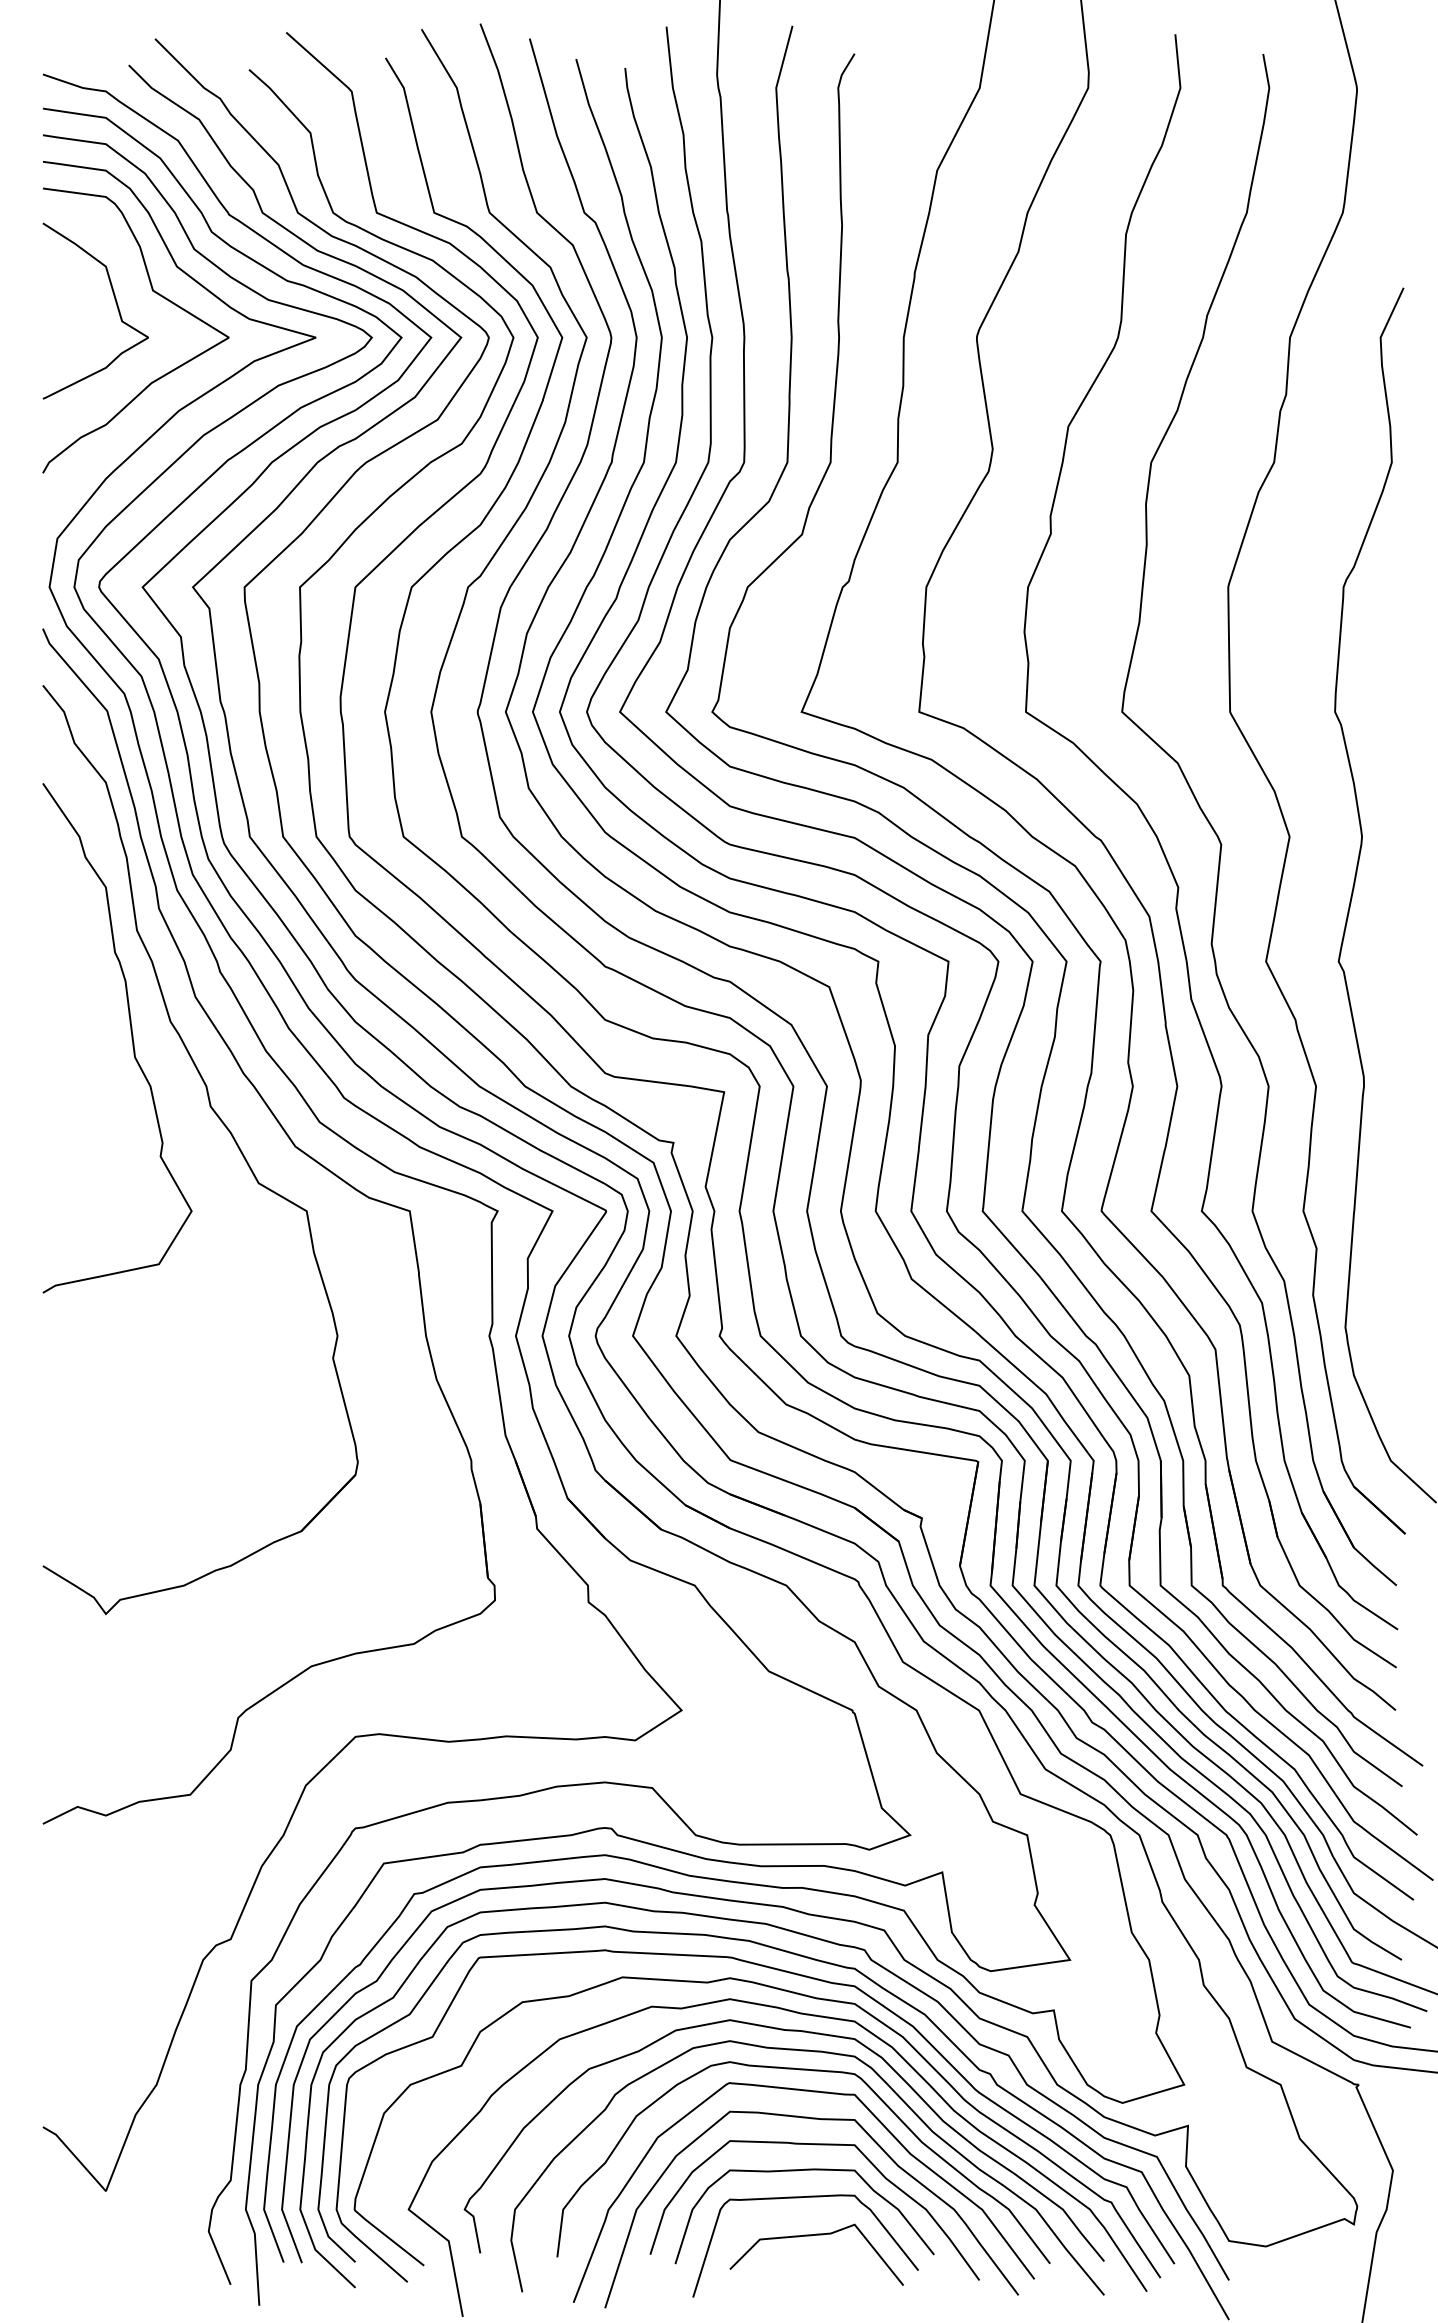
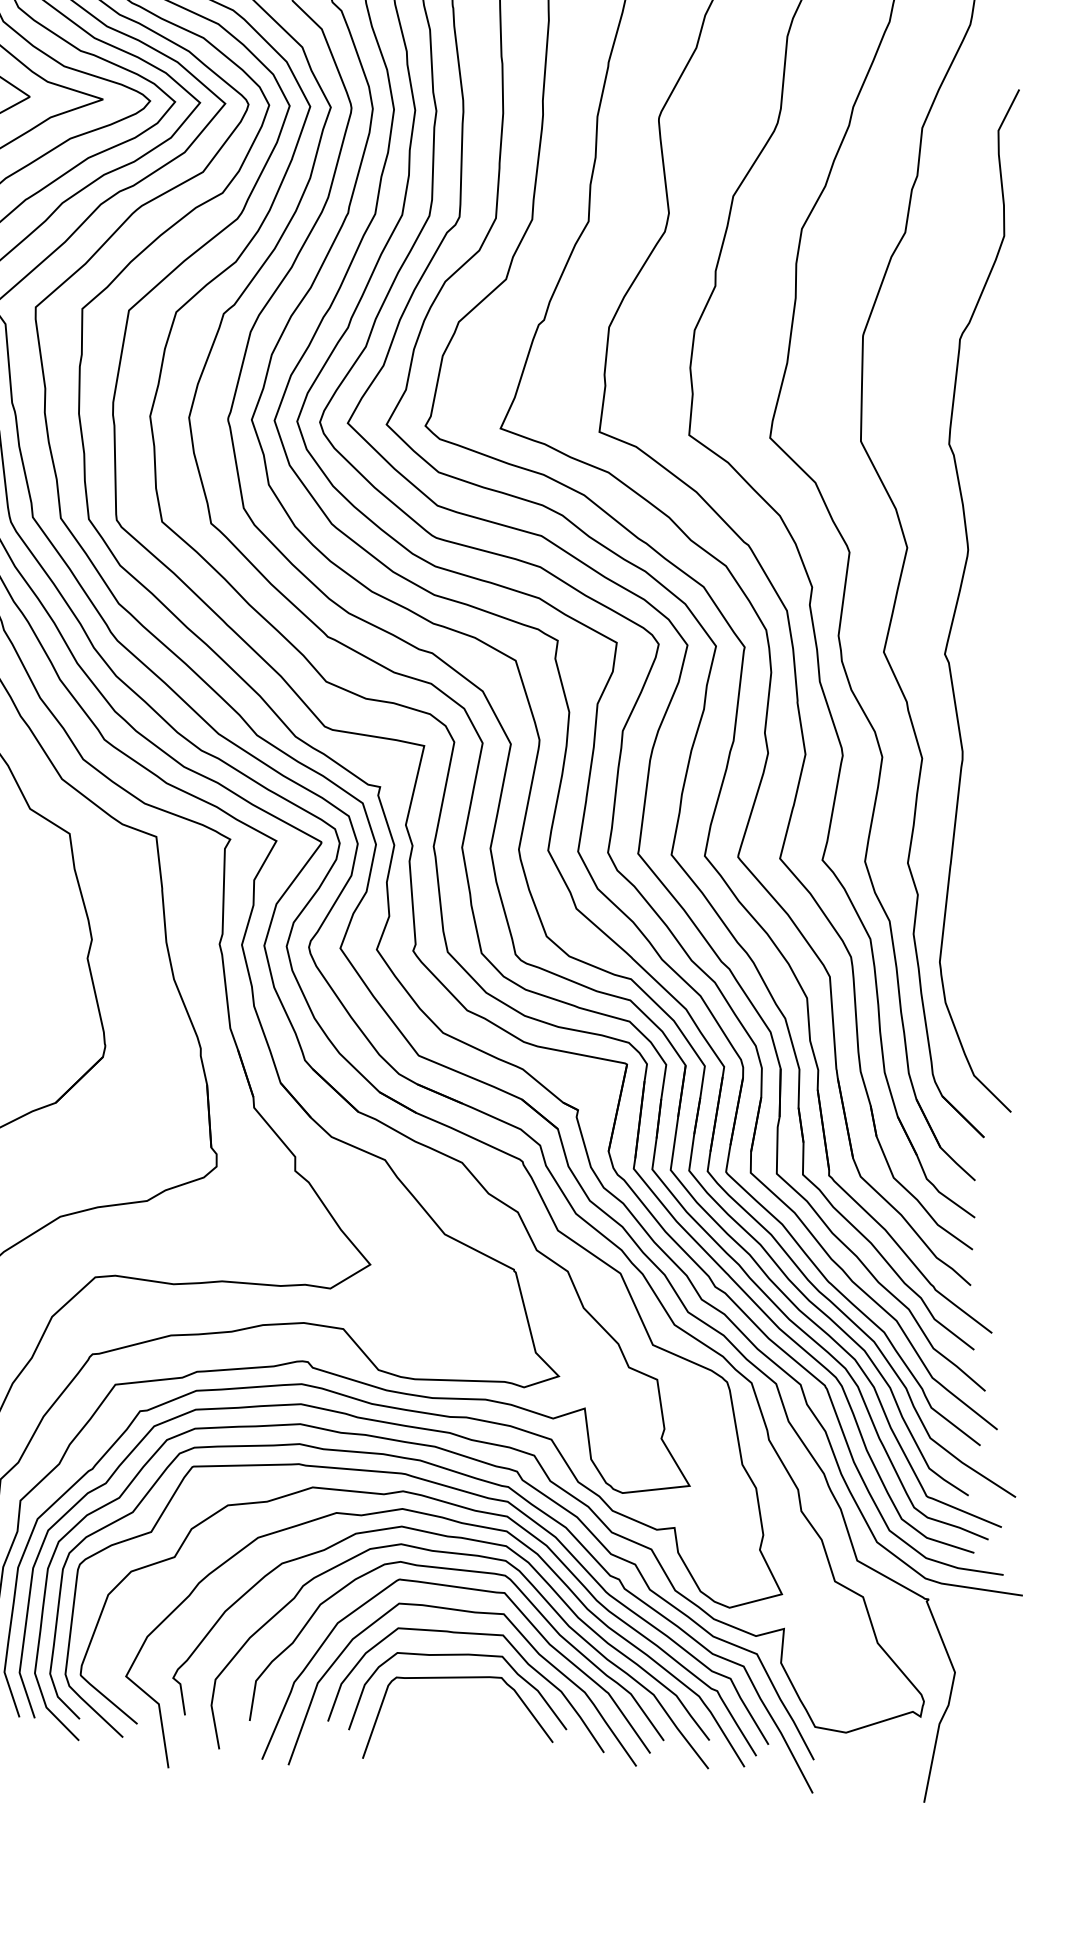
line: (811, 2236) -> (464, 1710), removed

